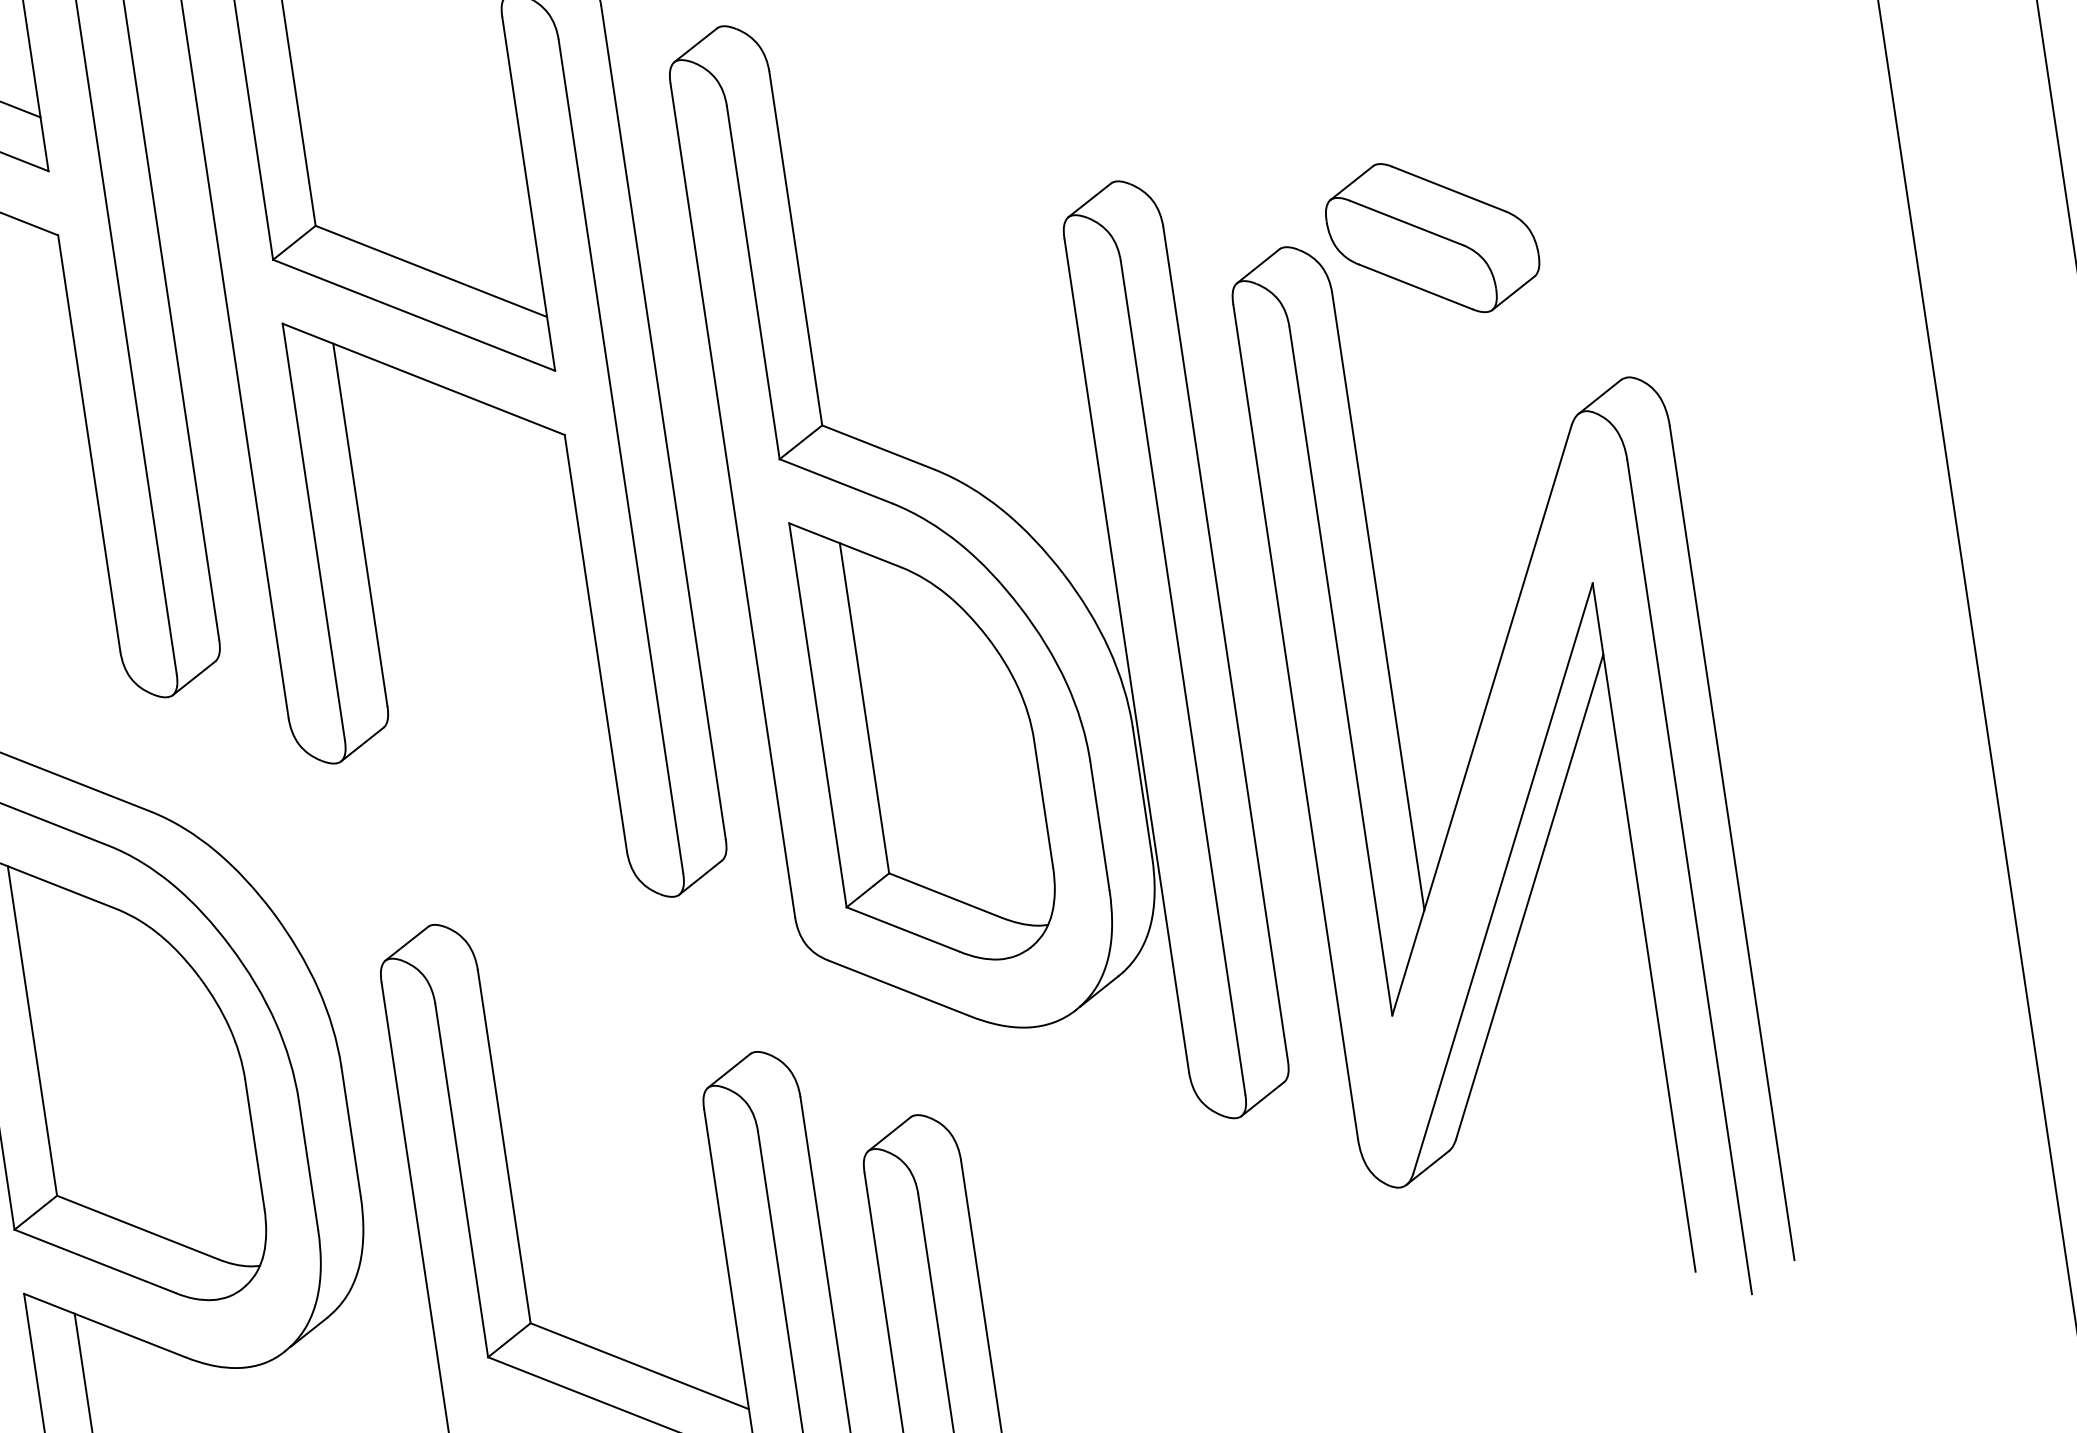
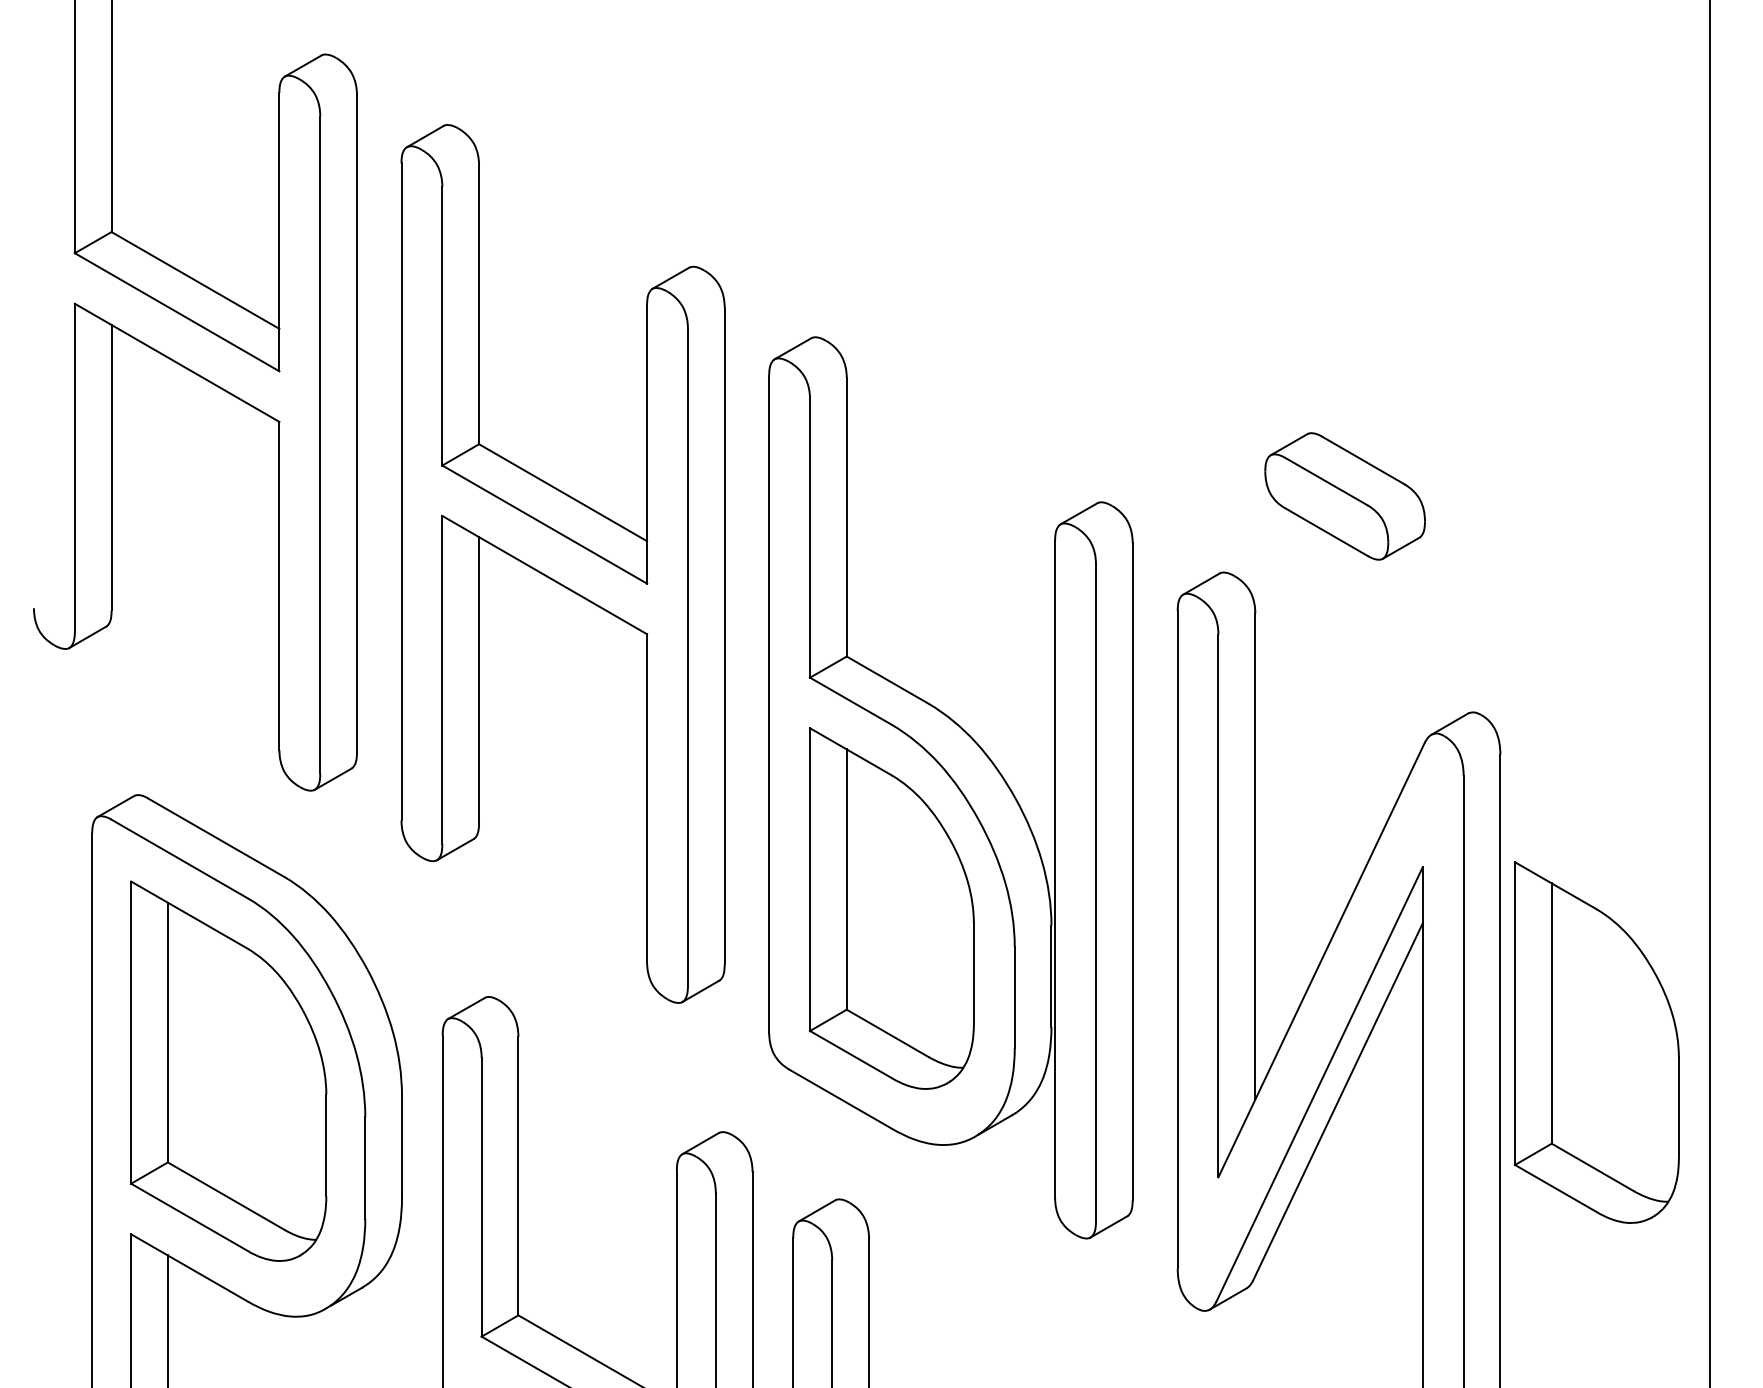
part: (1431, 238) -> (1344, 496), moved
part: (1846, 772) -> (1596, 1042), added

